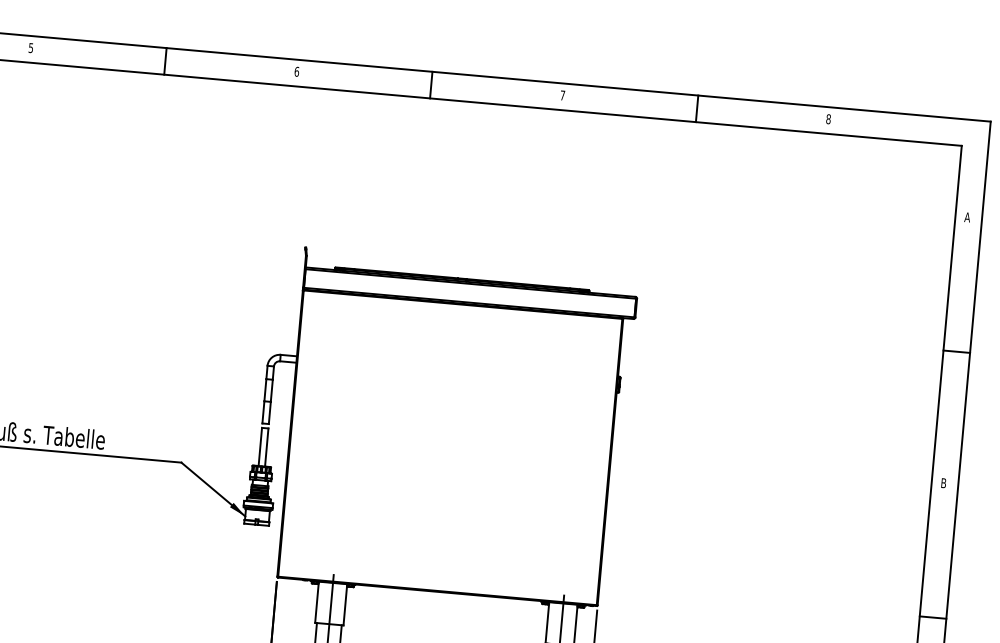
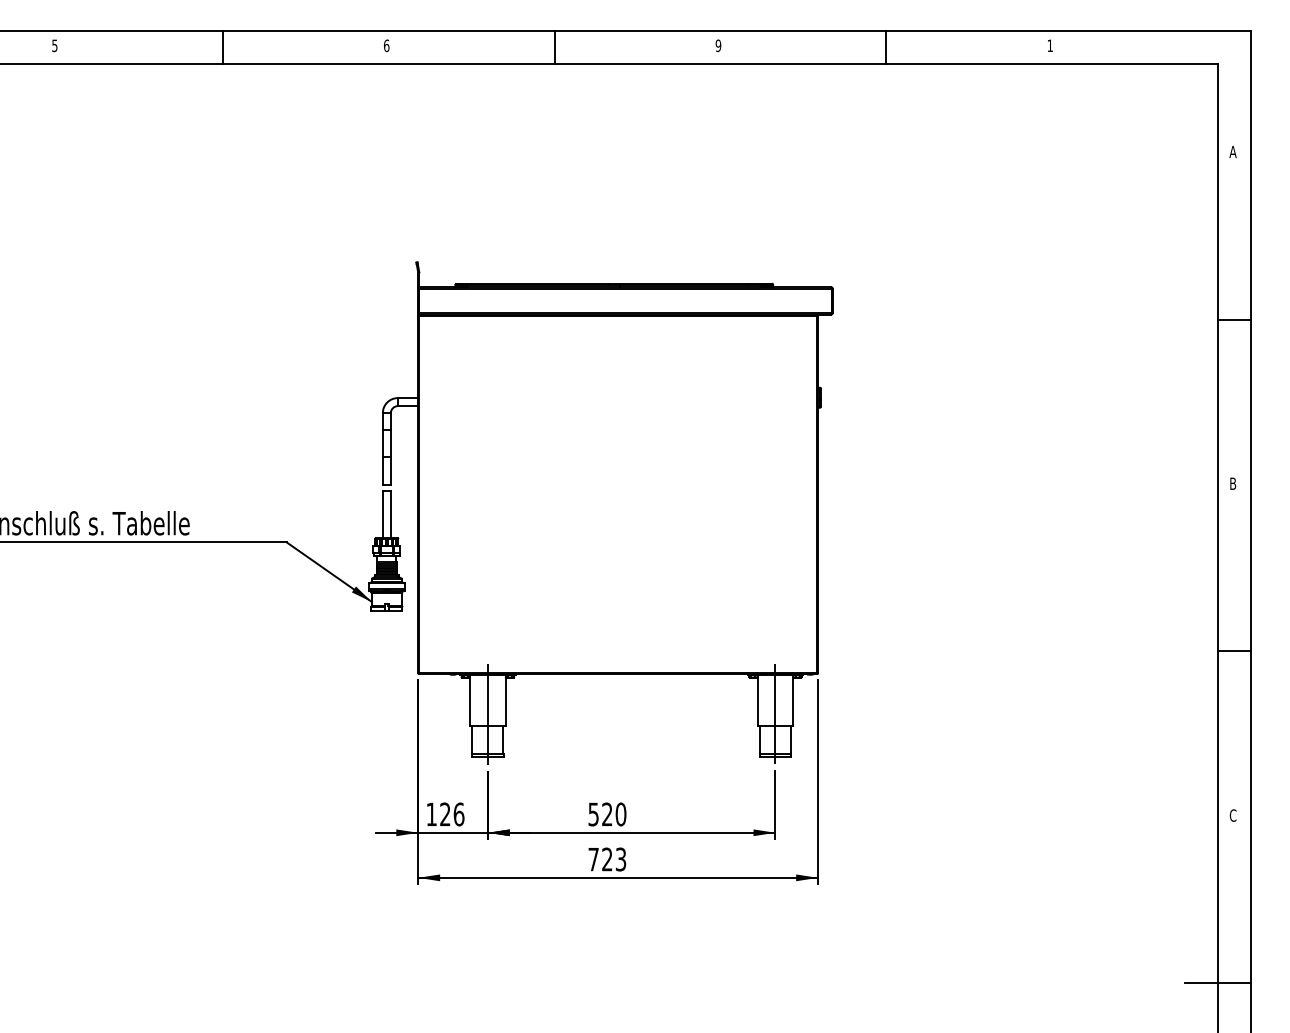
text: (562, 95) -> (718, 45), 7 -> 9
text: (828, 119) -> (1050, 45), 8 -> 1

